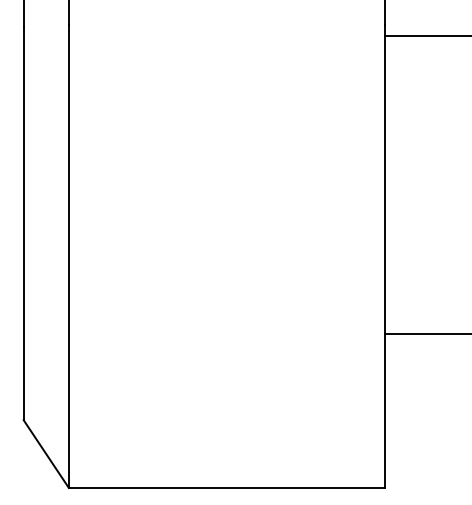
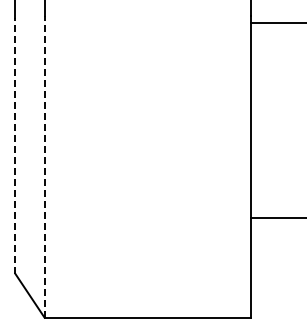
line: (24, 223) -> (15, 145), solid -> dashed
line: (68, 257) -> (44, 167), solid -> dashed

